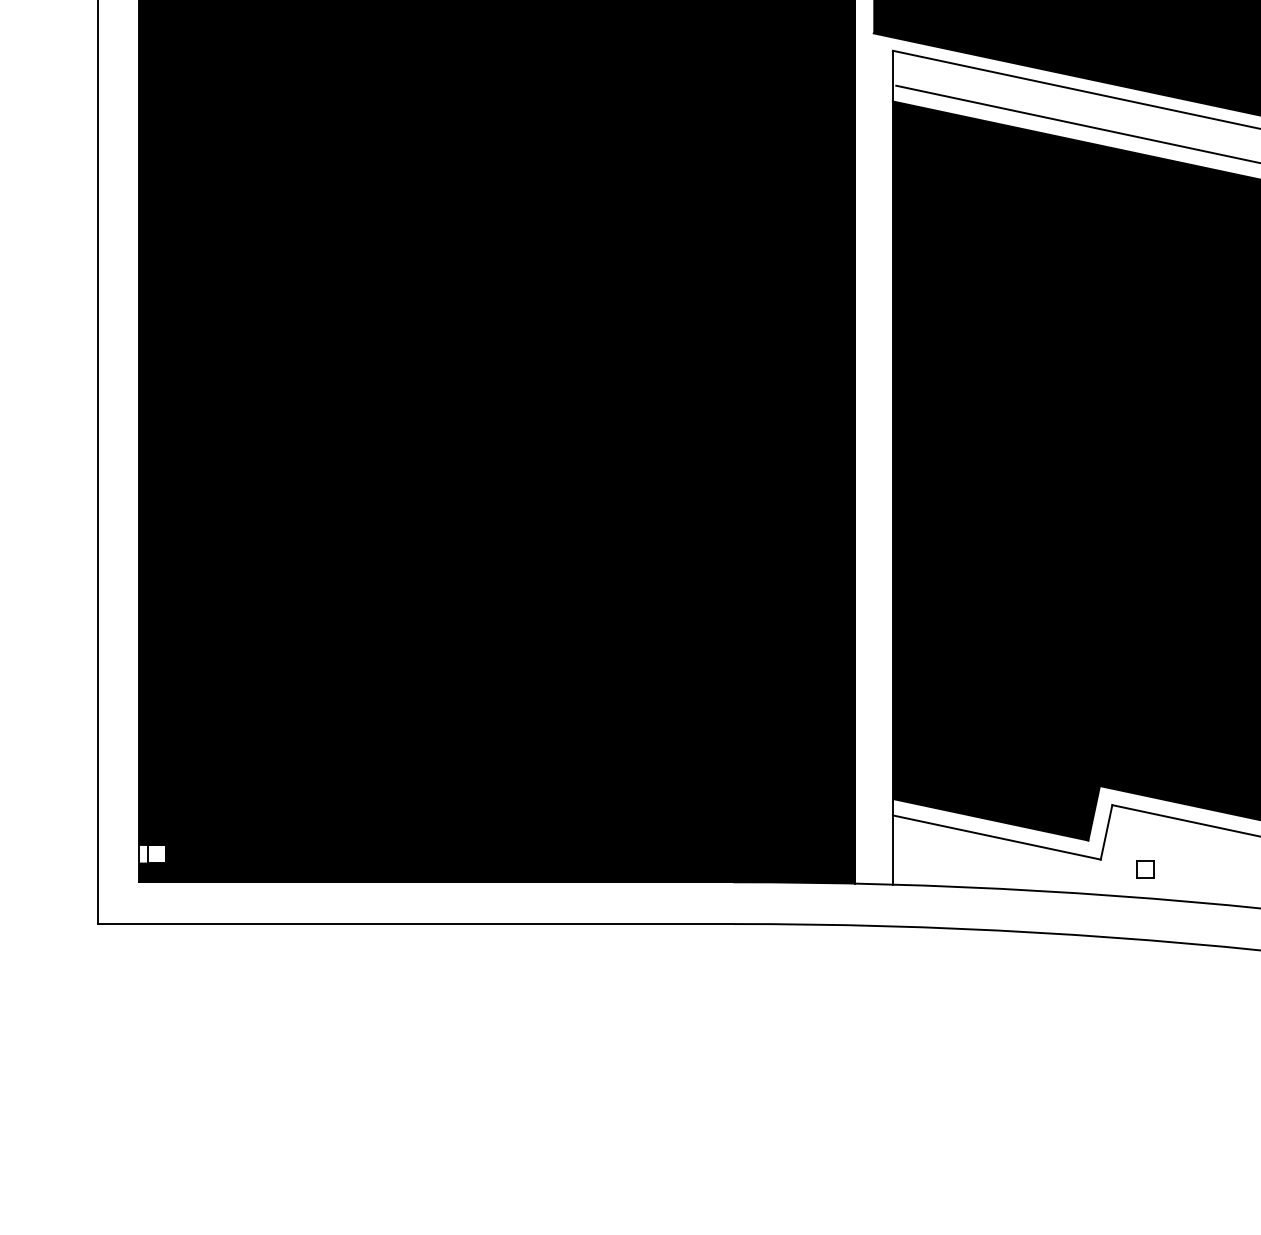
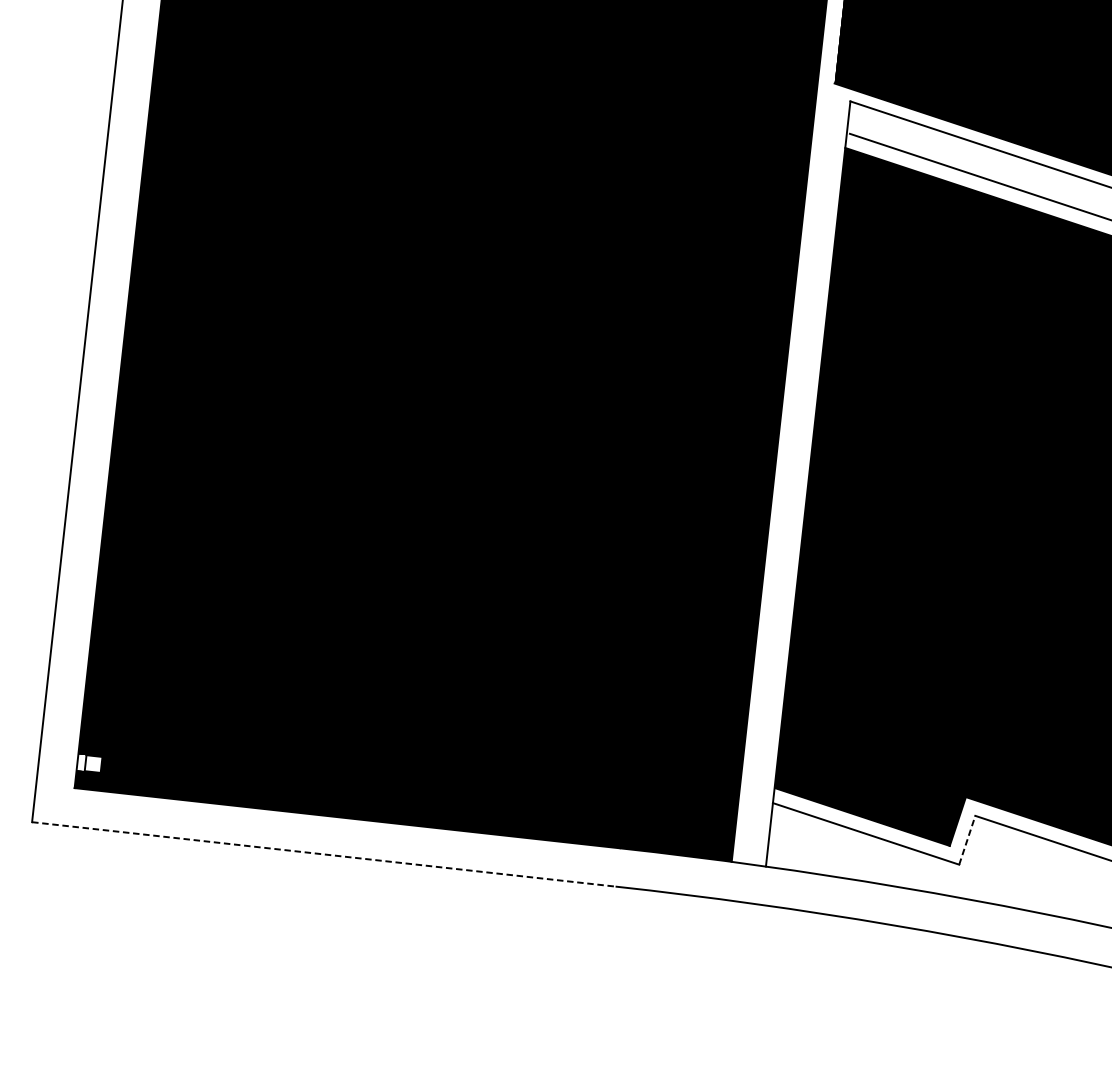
line: (1106, 832) -> (967, 840), solid -> dashed
part: (1145, 869) -> (999, 878), removed
line: (415, 924) -> (323, 854), solid -> dashed

